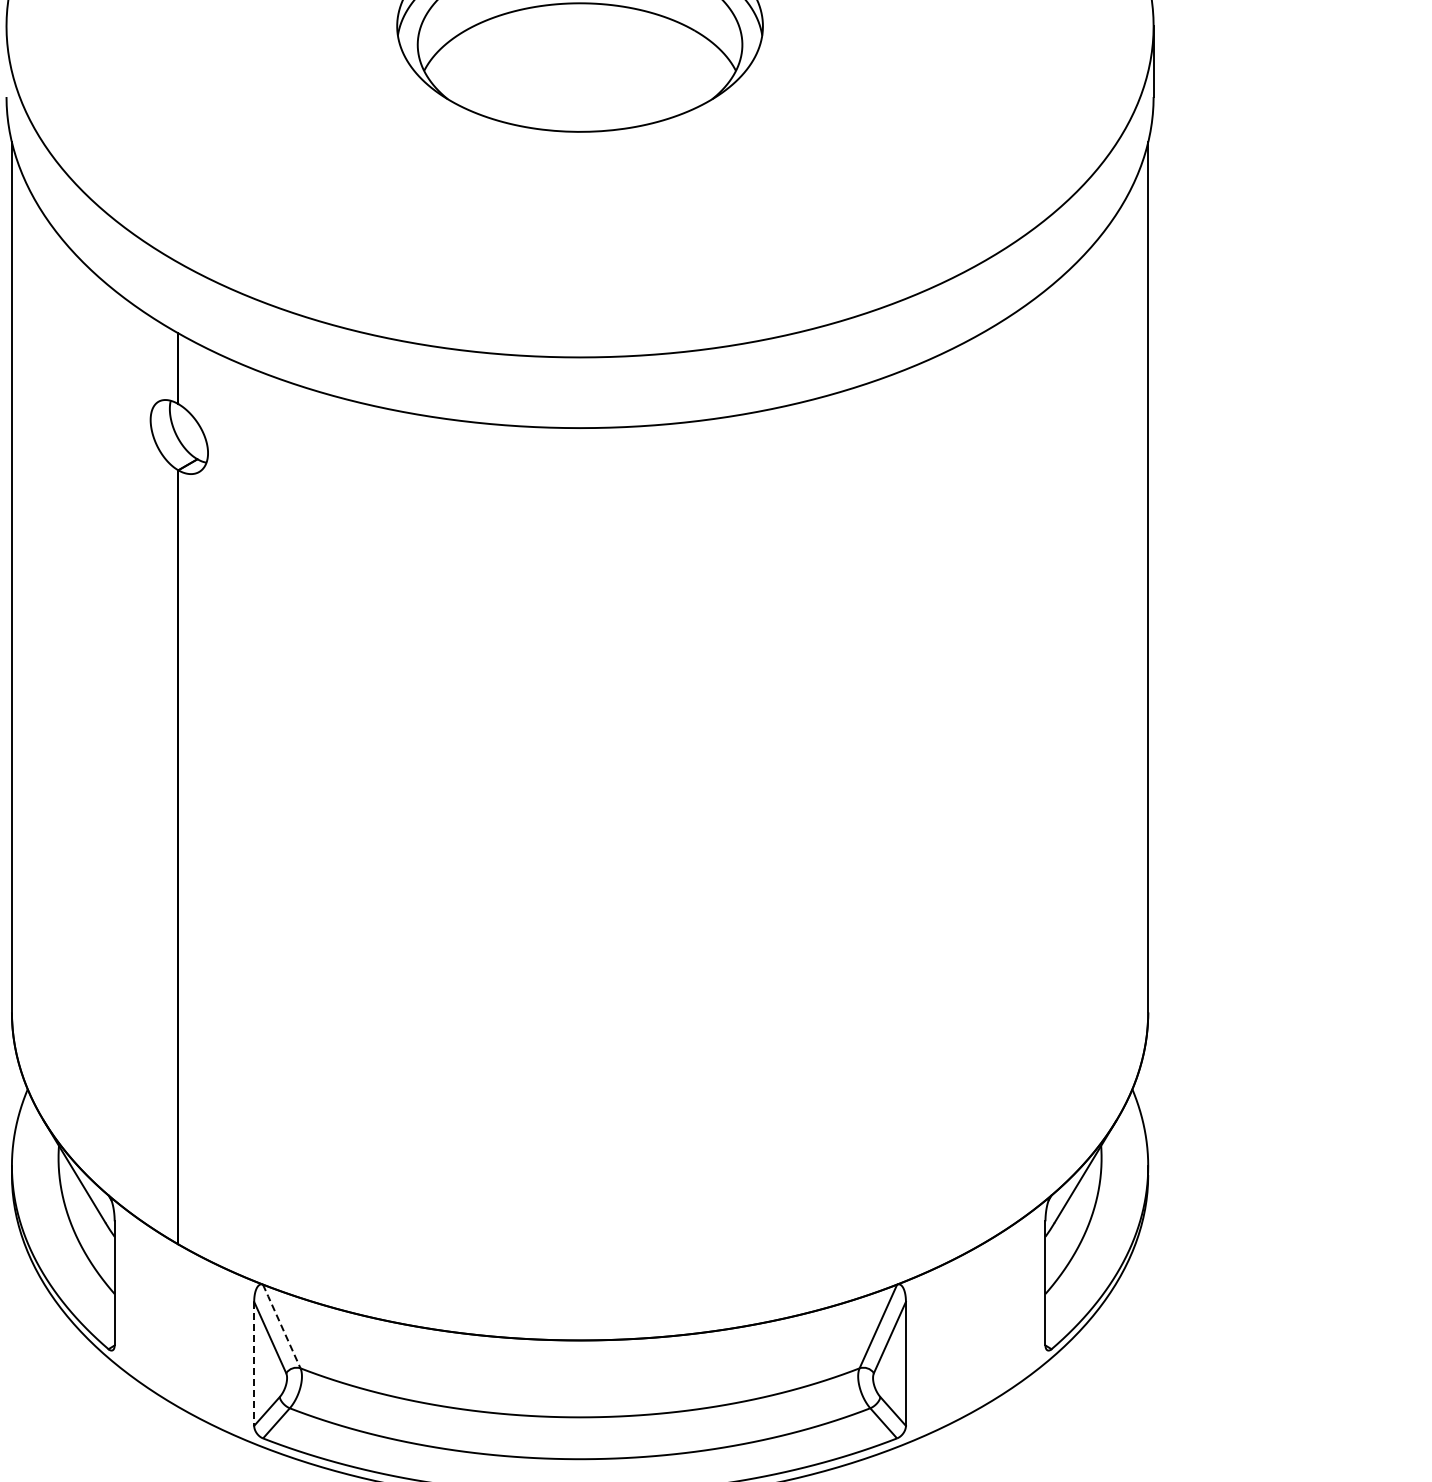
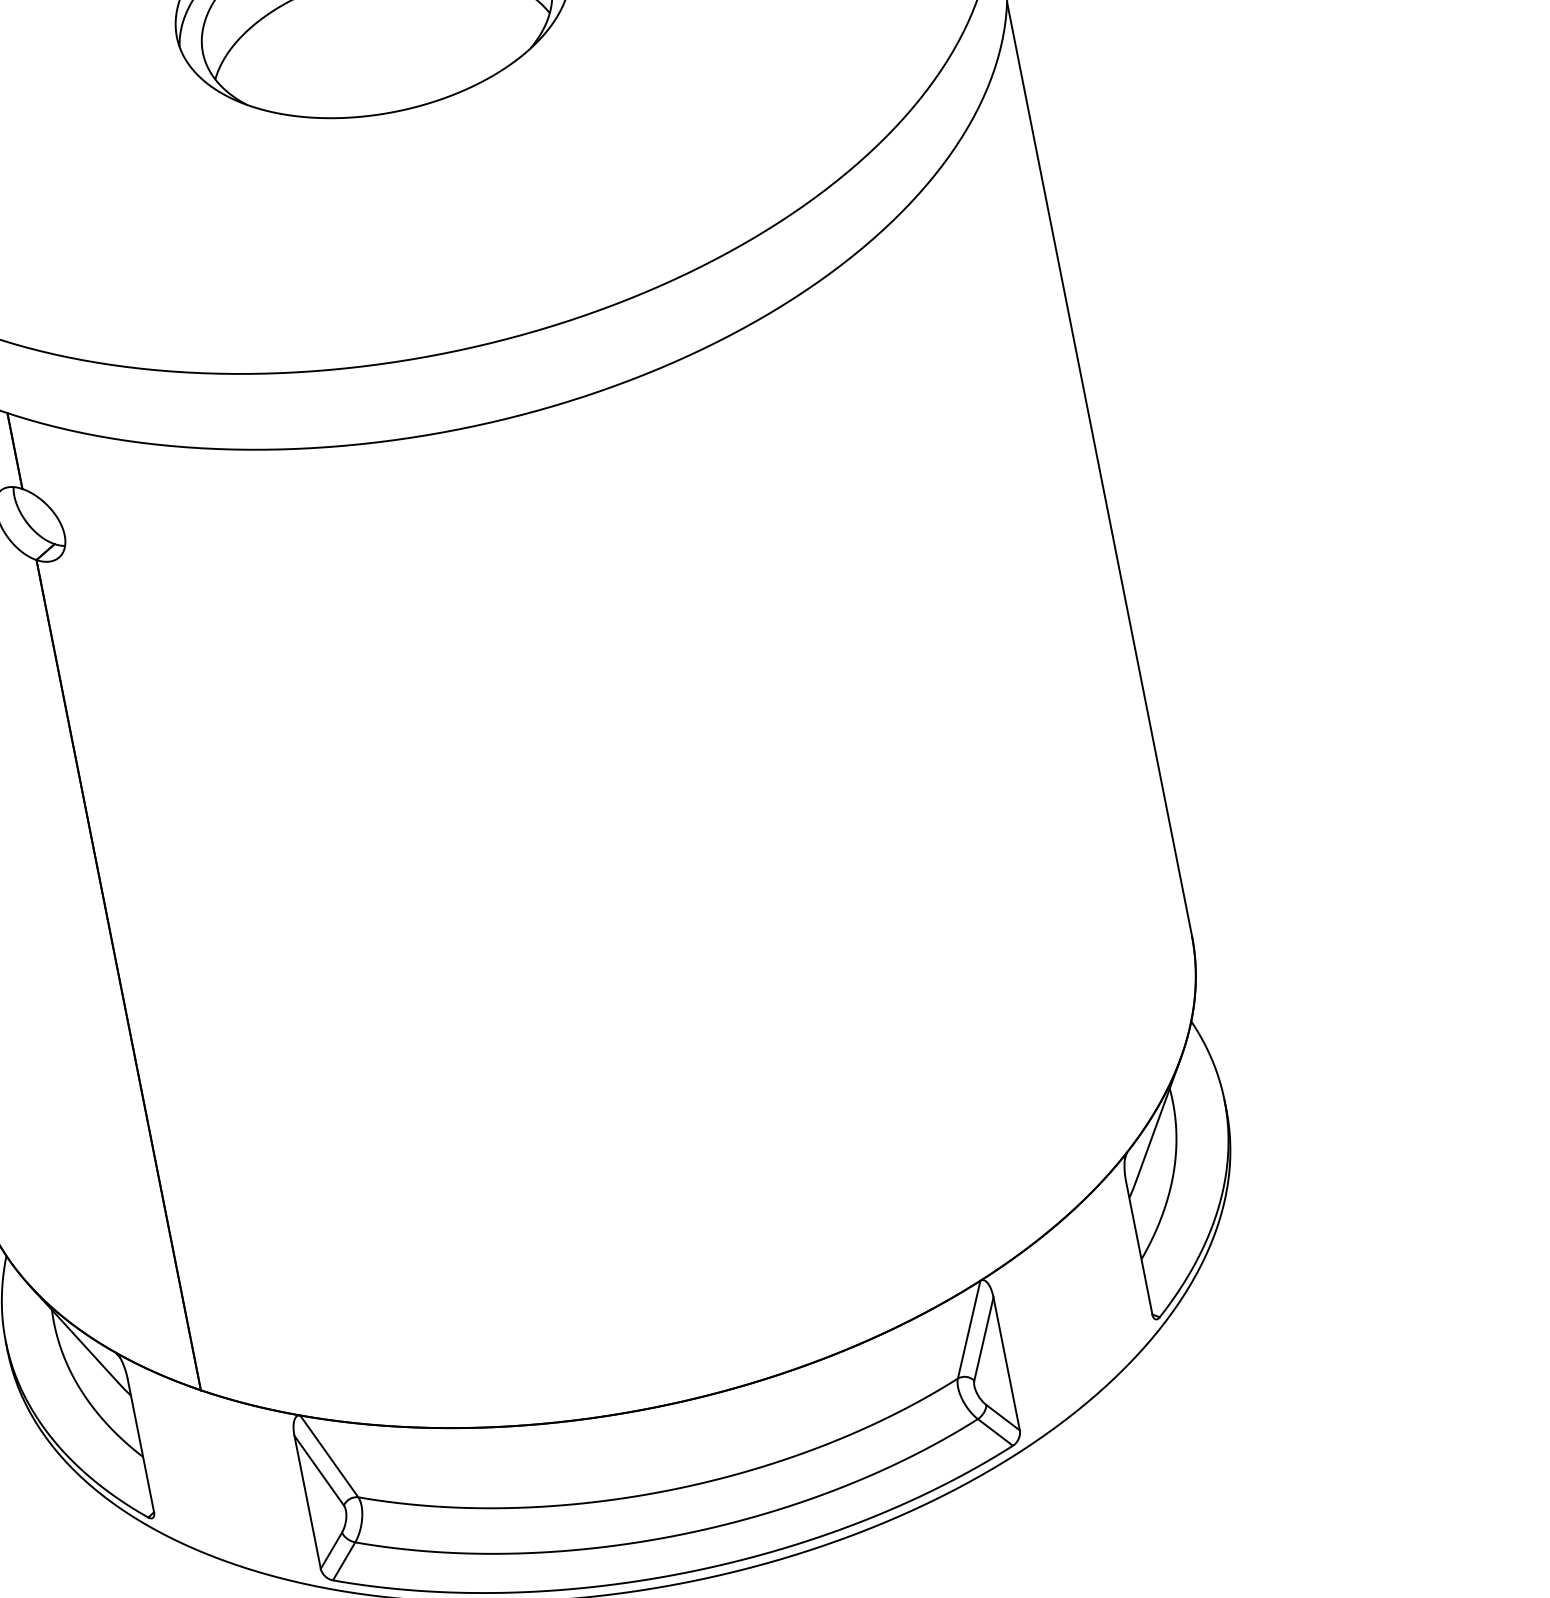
line: (281, 1326) -> (328, 1456), dashed -> solid
line: (254, 1364) -> (308, 1502), dashed -> solid

